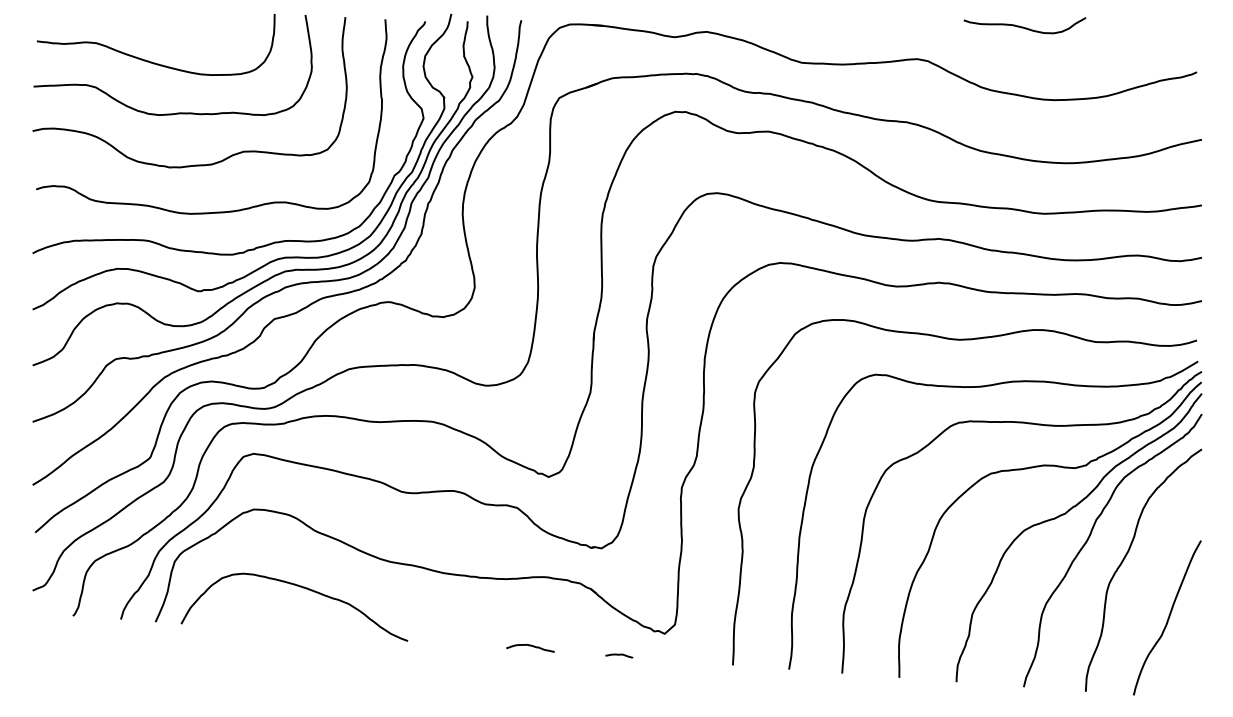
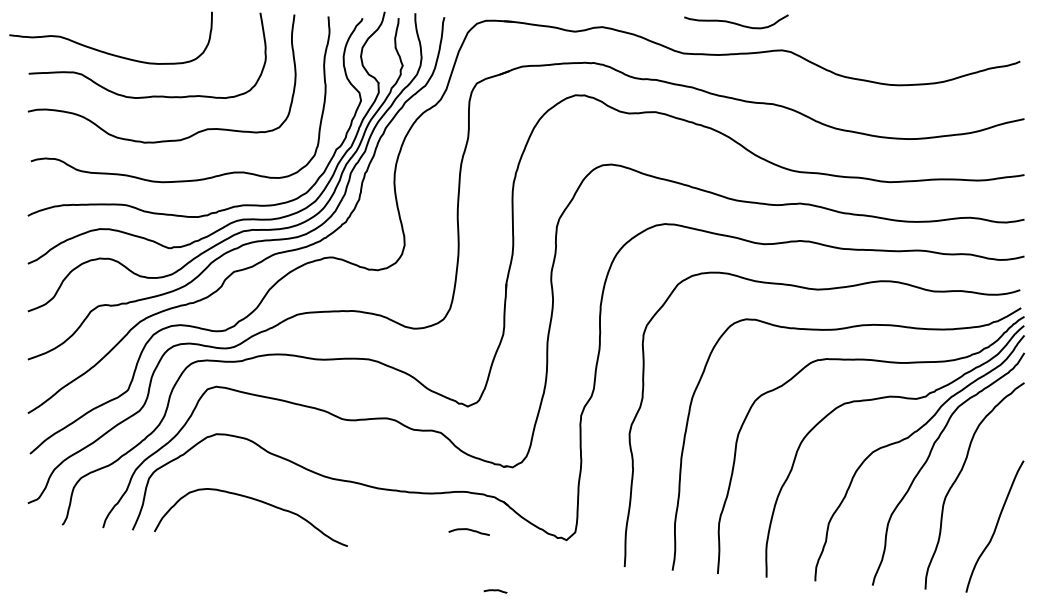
curve: (1023, 26) -> (735, 22), moved
curve: (148, 60) -> (104, 51), moved
curve: (530, 646) -> (469, 530), moved
curve: (619, 655) -> (495, 591), moved

